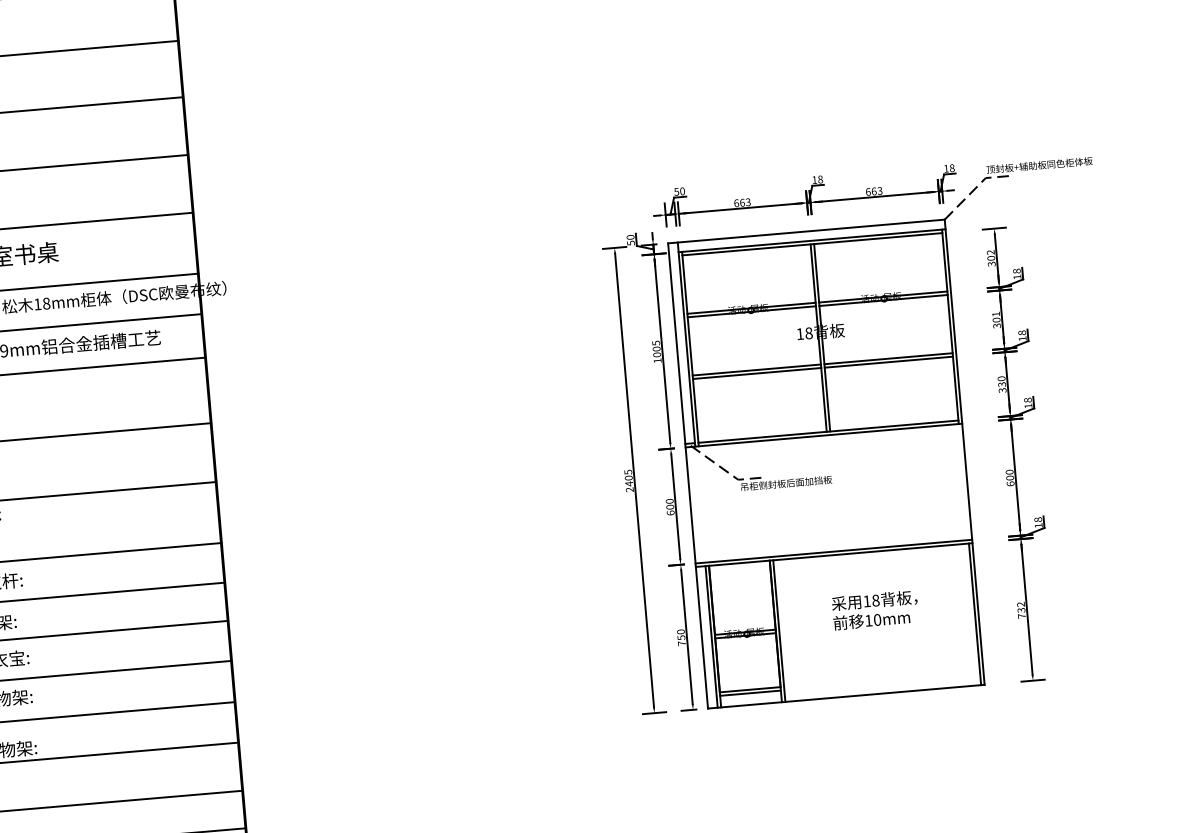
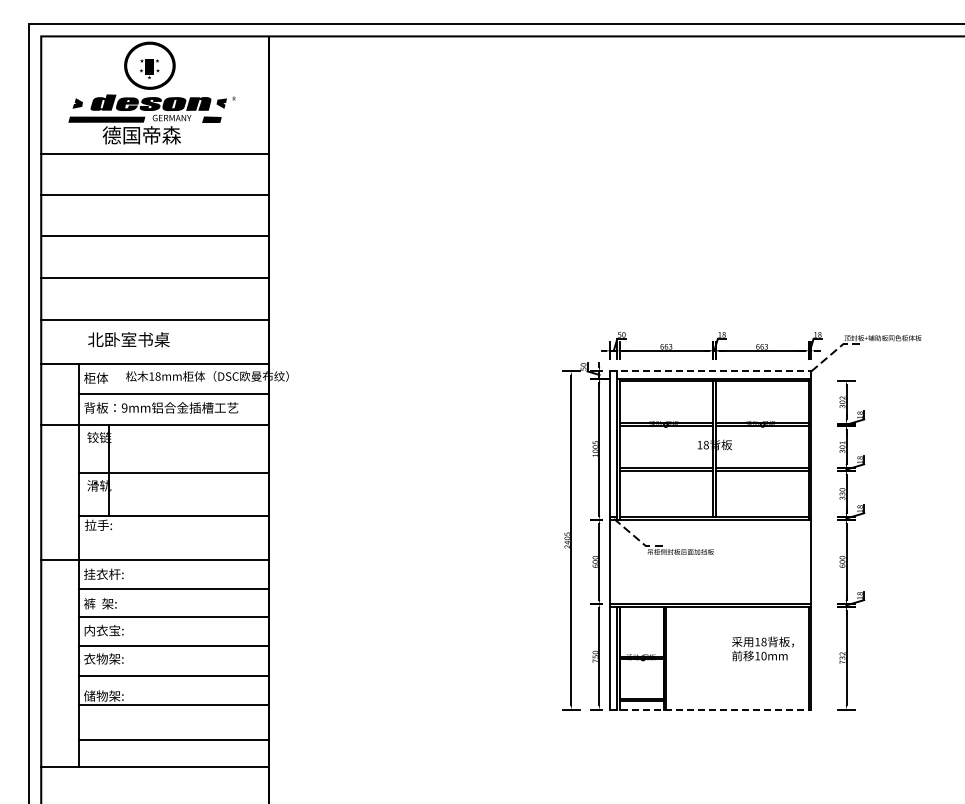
line: (806, 231) -> (710, 371), solid -> dashed
text: (874, 609) -> (762, 648), moved
line: (845, 696) -> (710, 709), solid -> dashed

